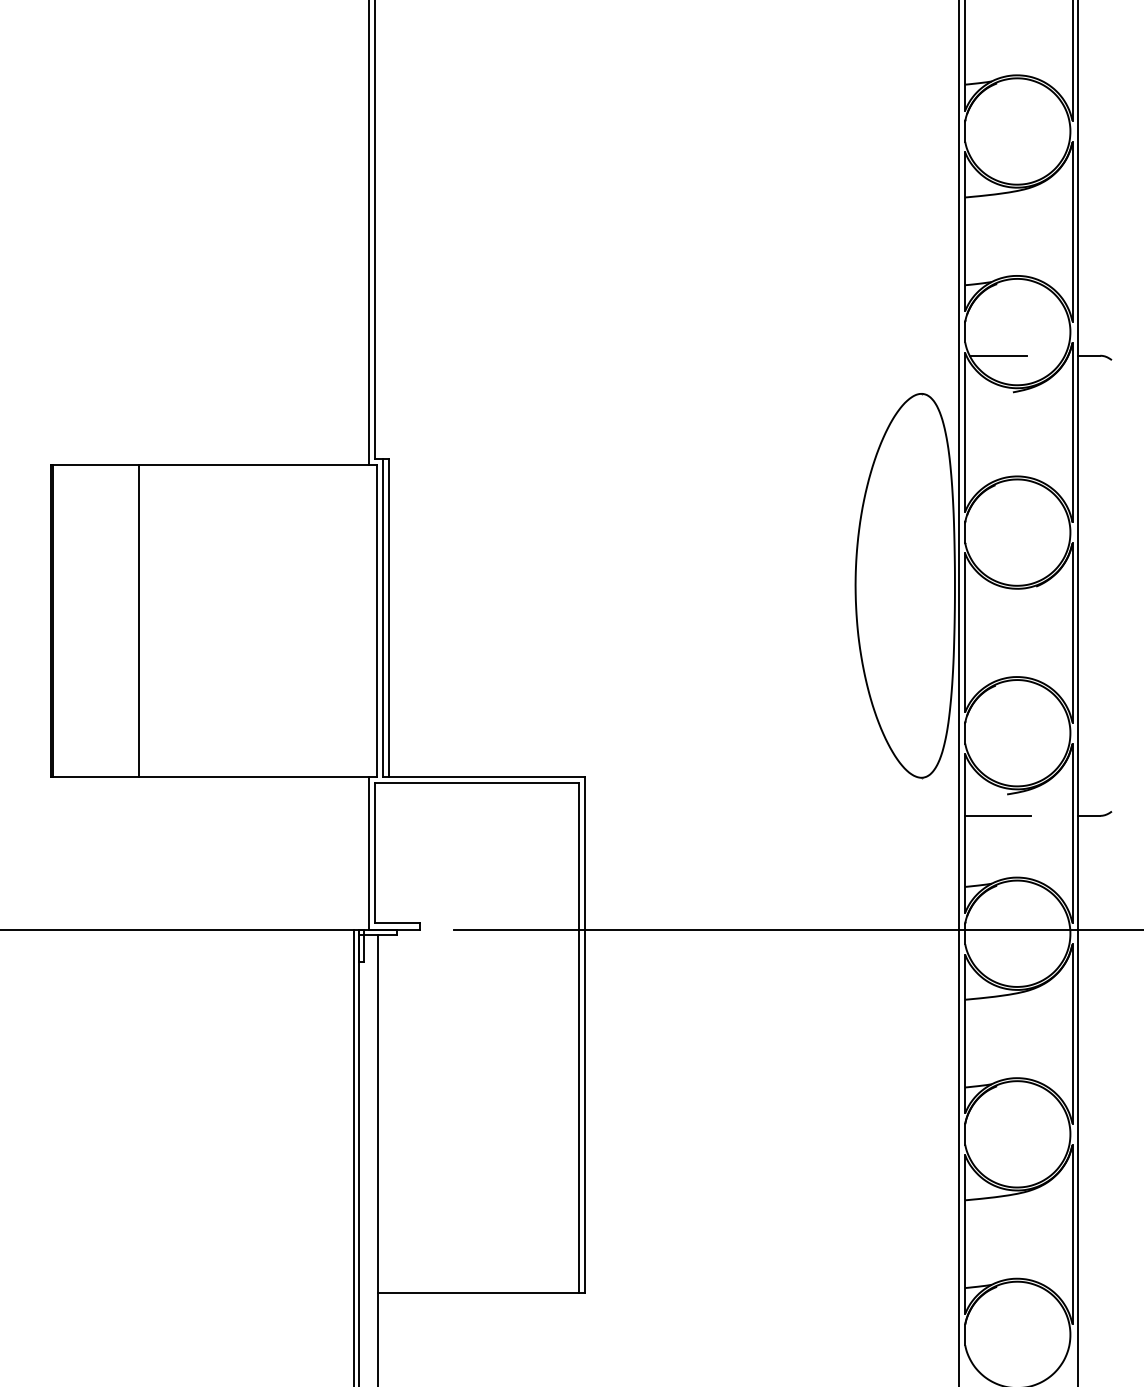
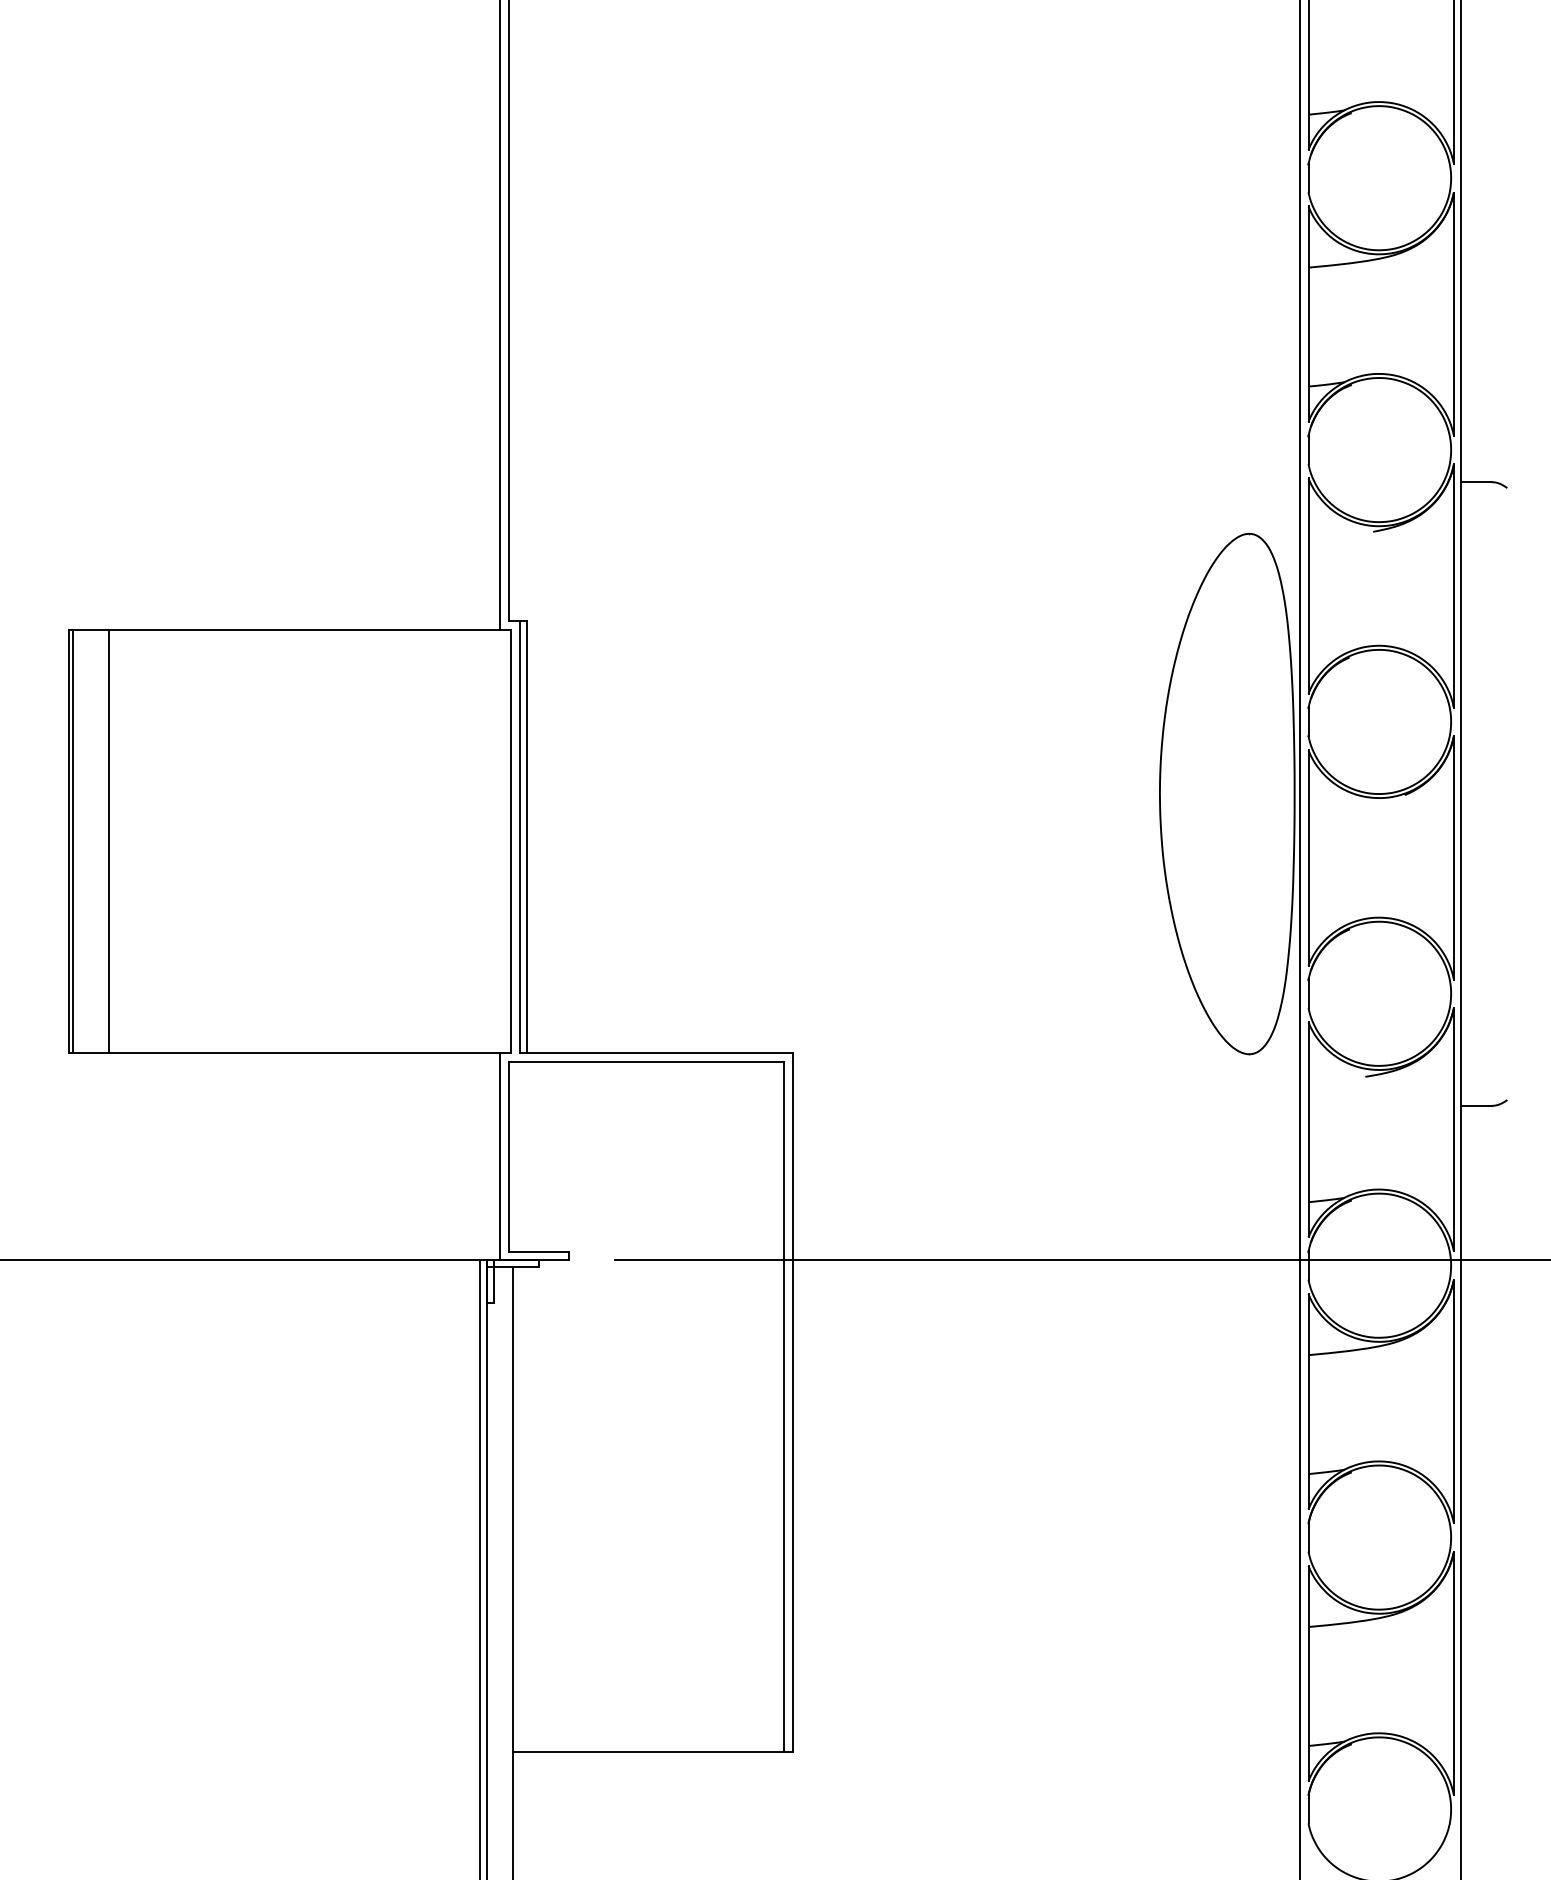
line: (998, 356) -> (1353, 482), removed
line: (139, 620) -> (109, 841), moved
line: (997, 815) -> (1352, 1105), removed

